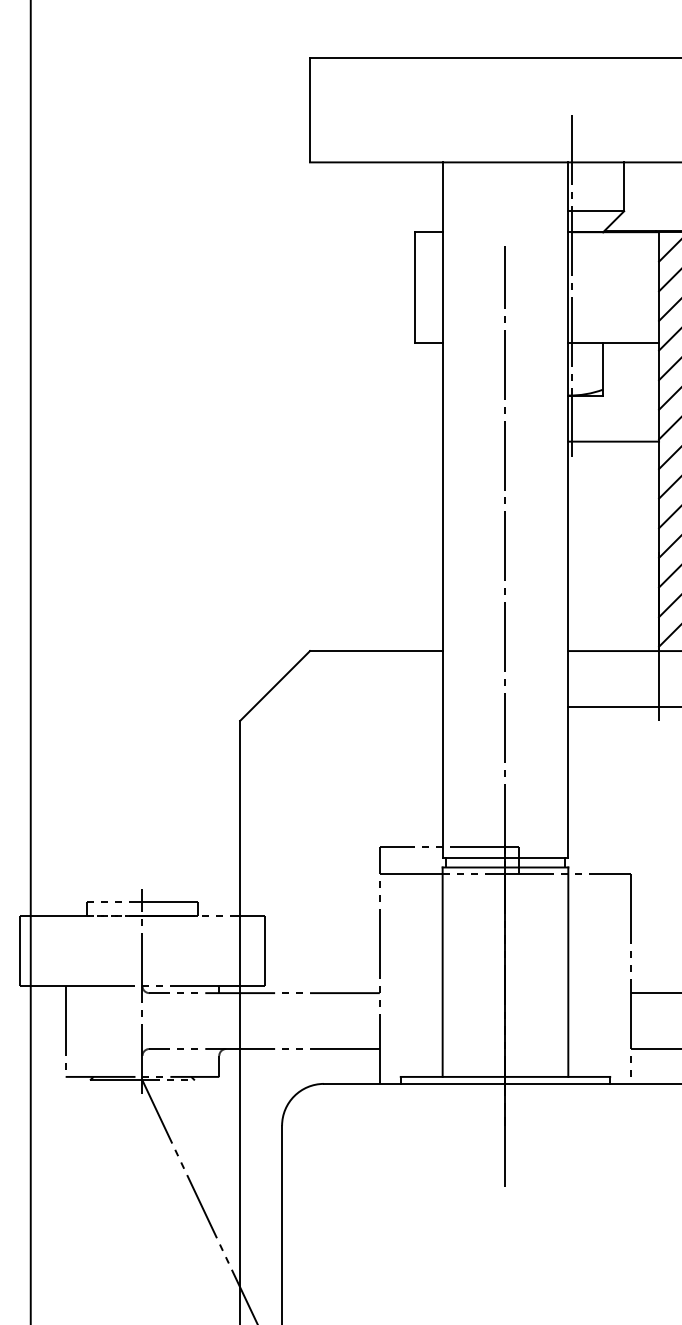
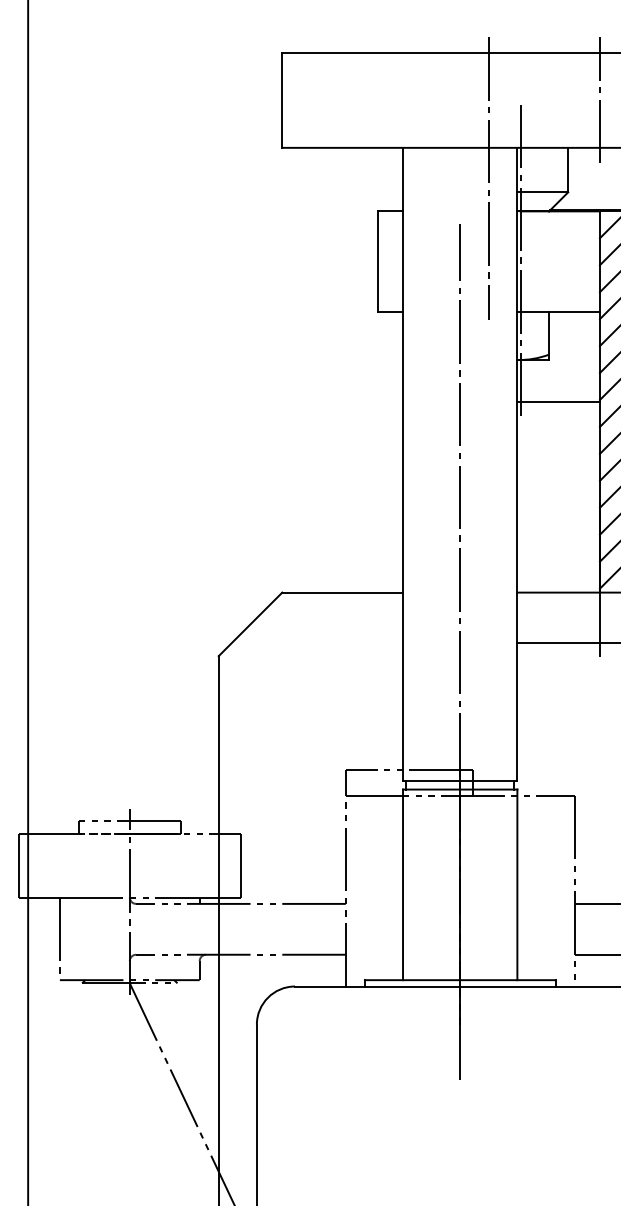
line: (659, 109) -> (600, 99), added
line: (536, 195) -> (488, 177), added

